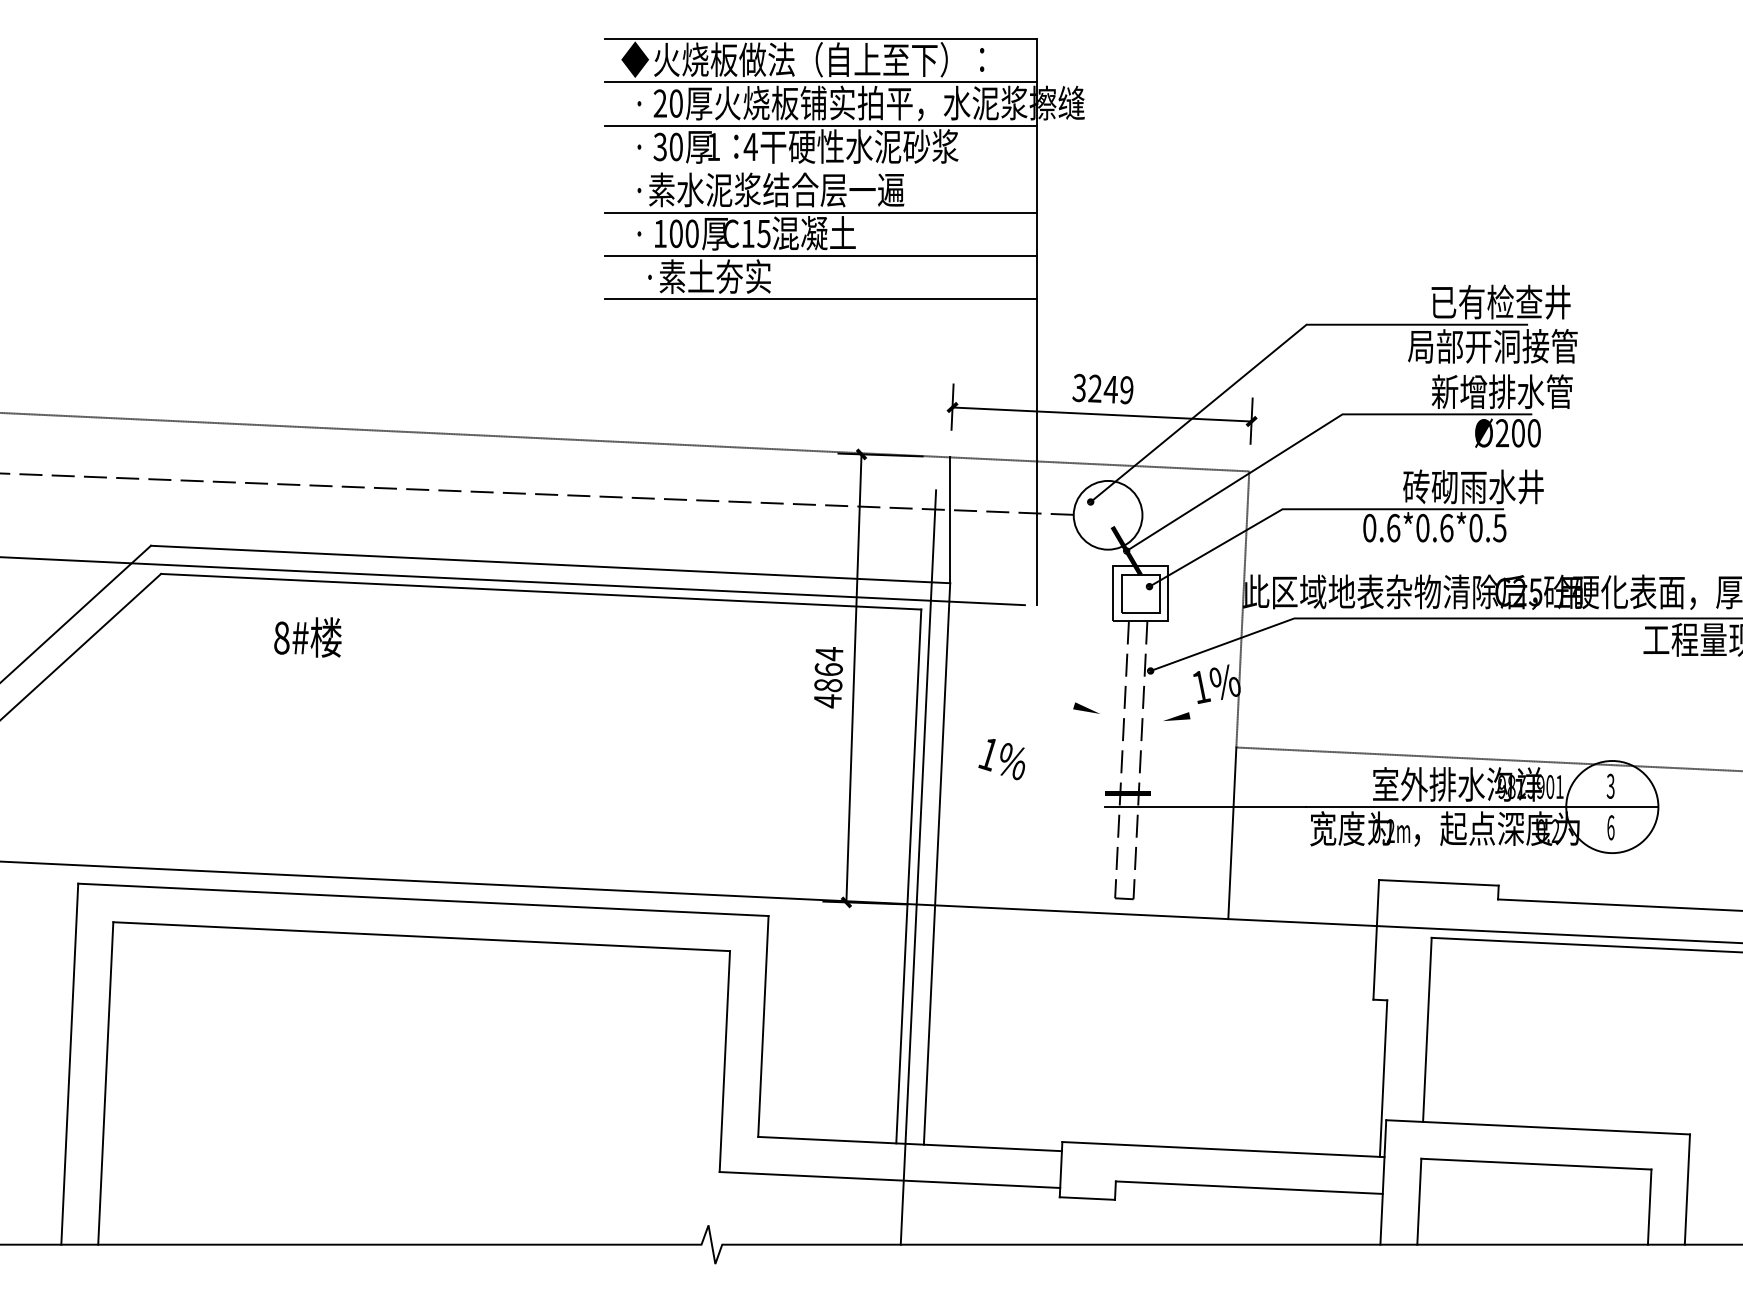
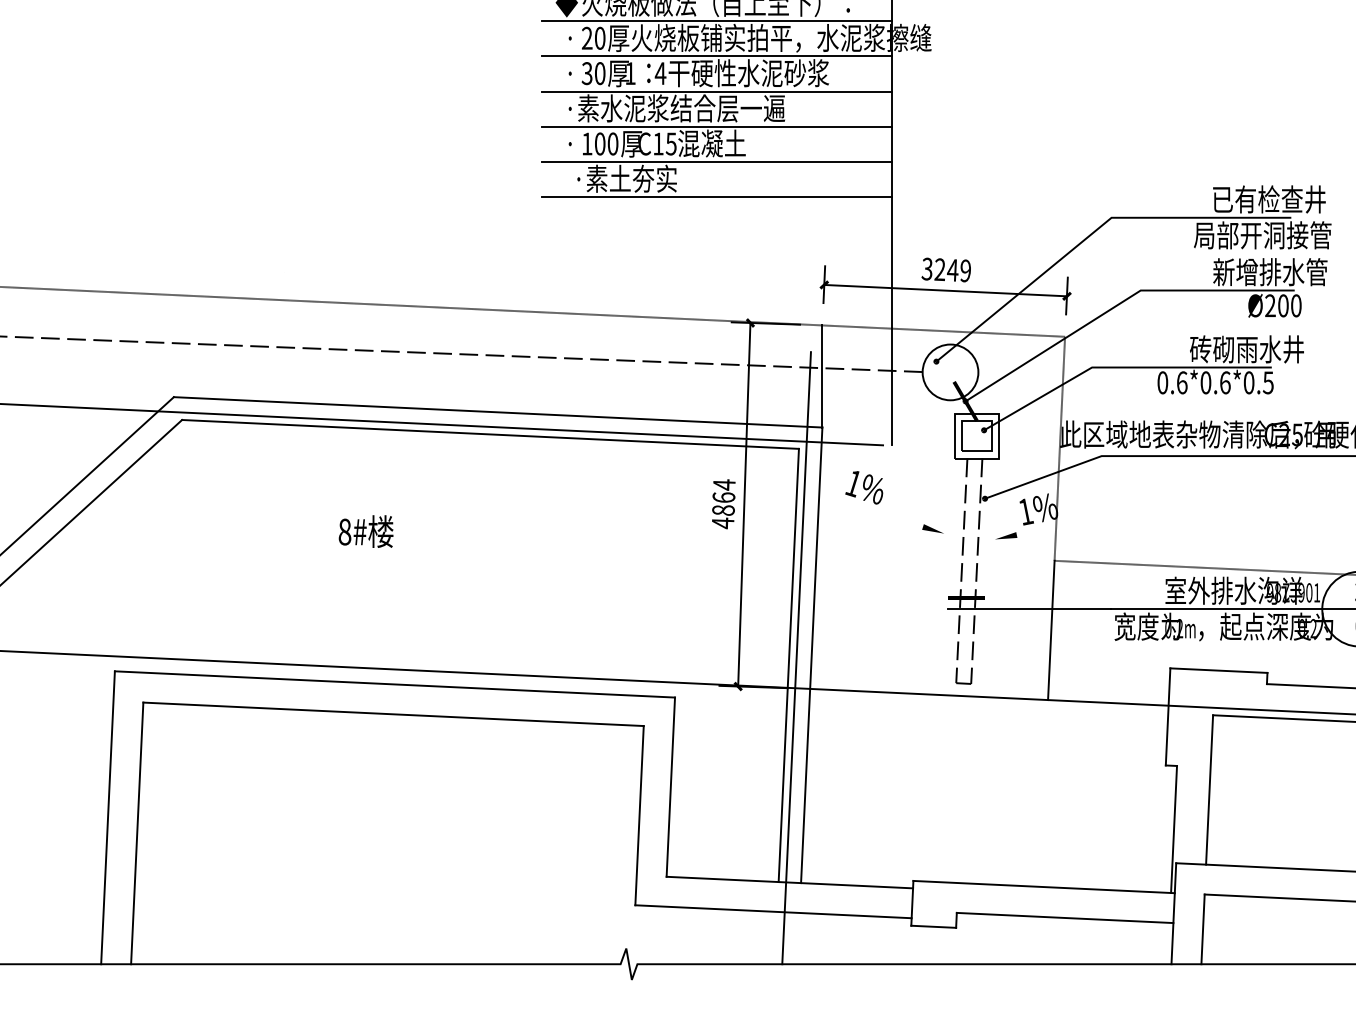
line: (820, 169) -> (717, 91), added
text: (307, 637) -> (365, 531), moved
text: (1001, 759) -> (864, 487), moved

